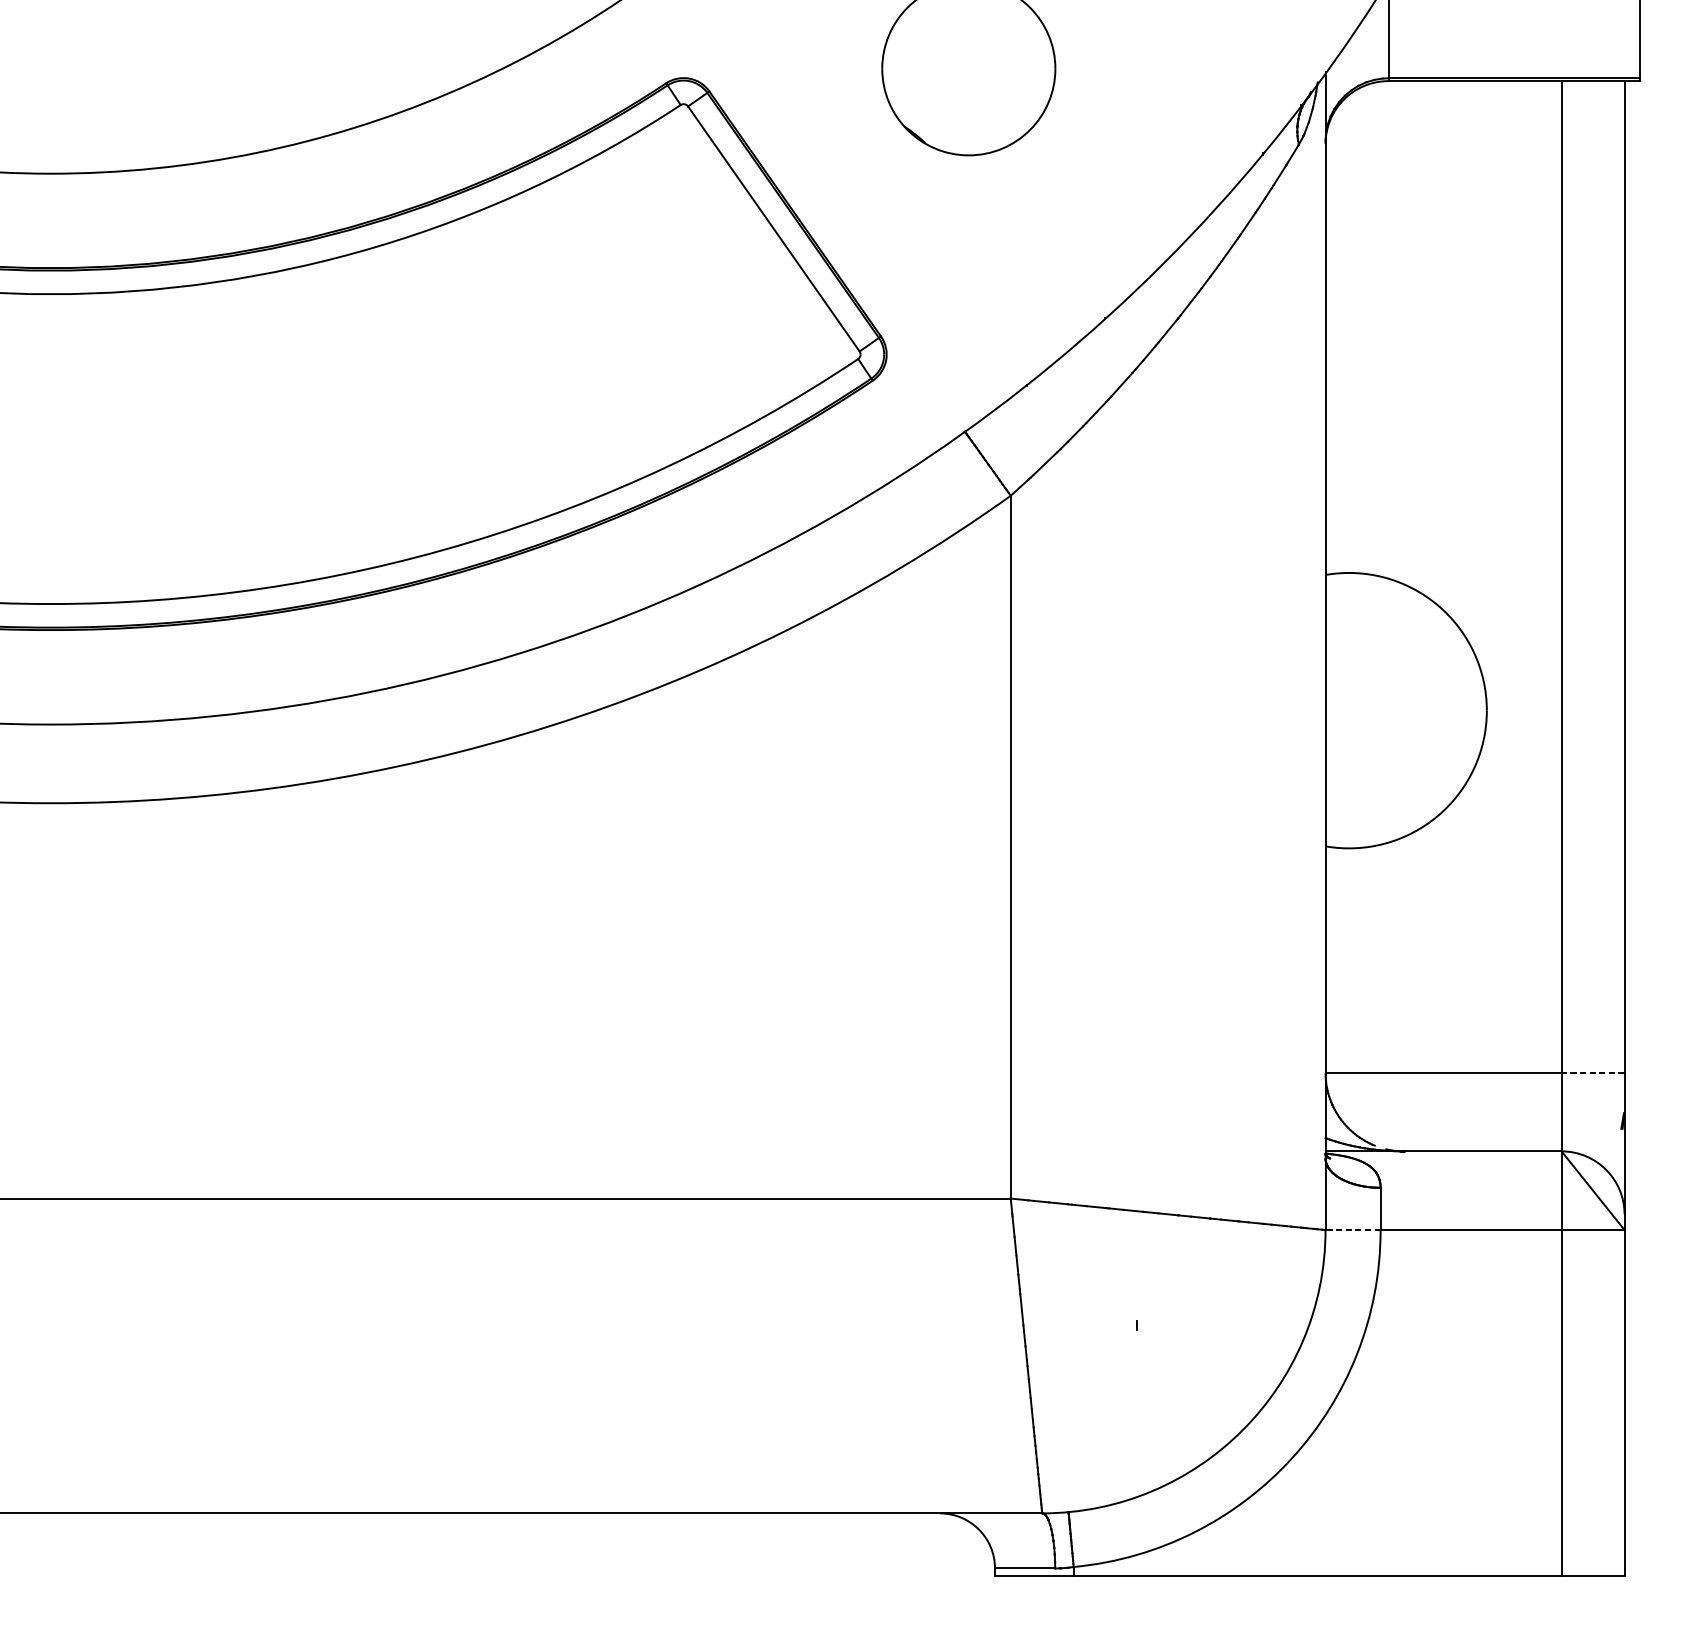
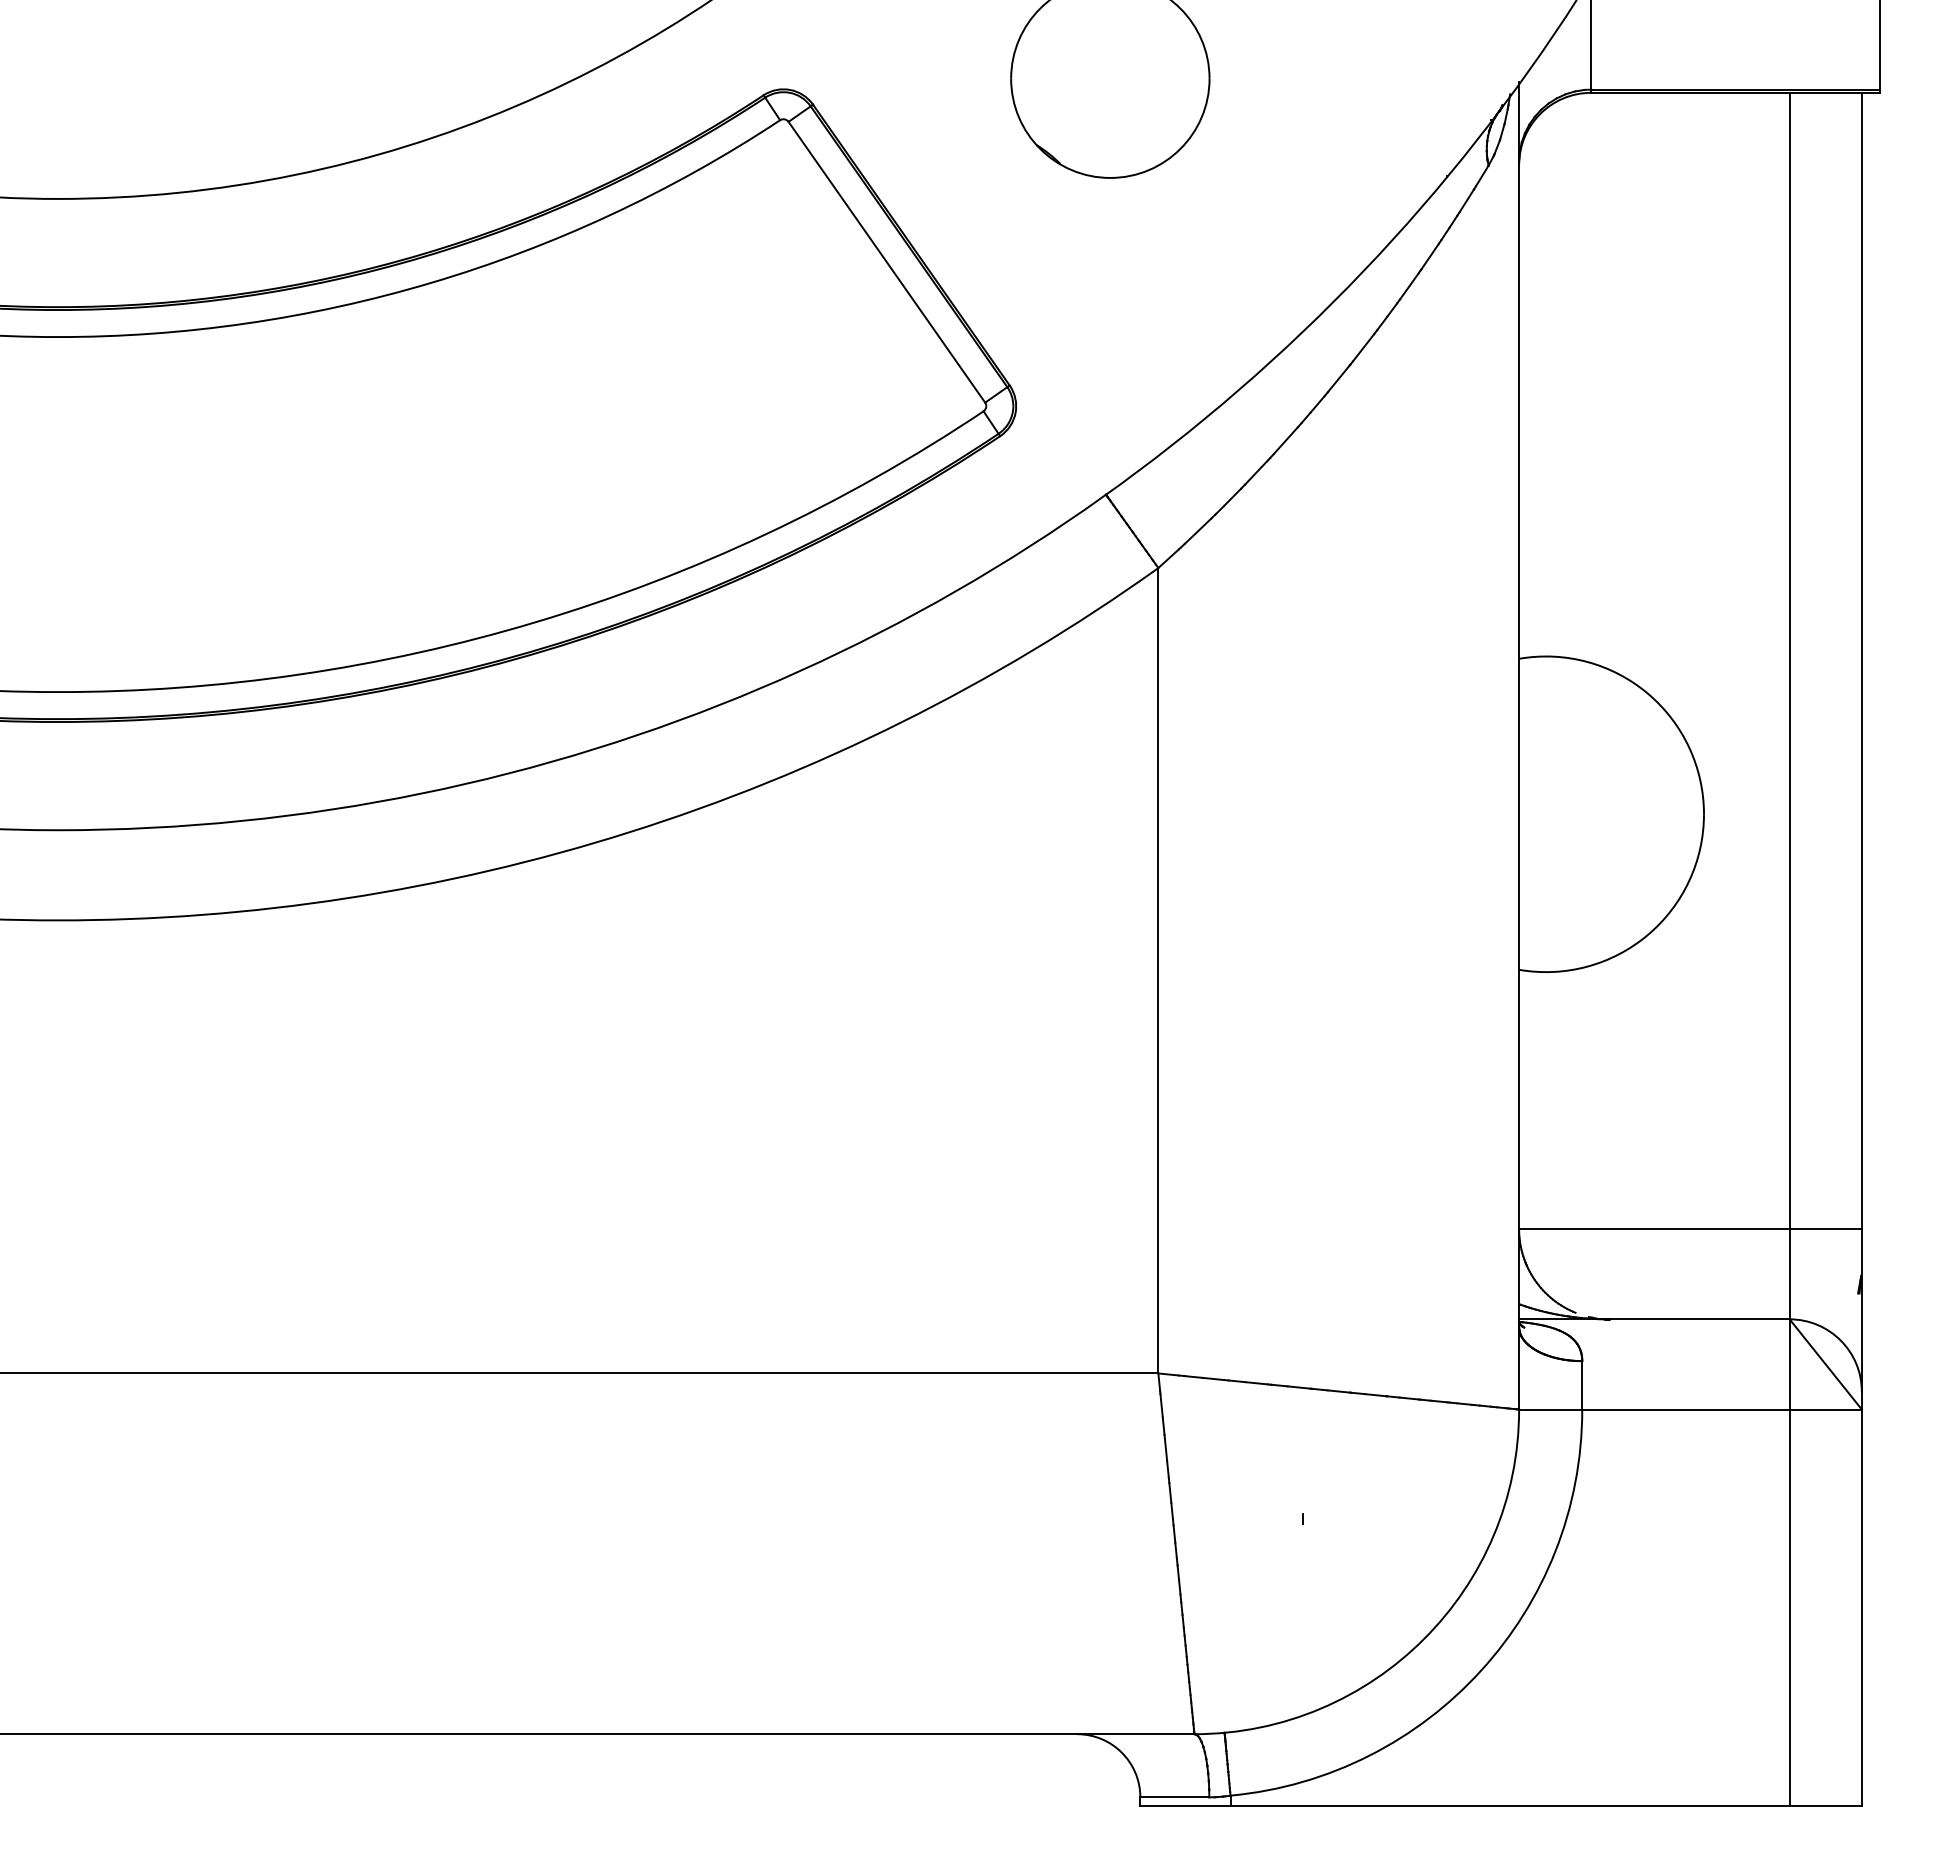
line: (1592, 1072) -> (1825, 1229), dashed -> solid
line: (1352, 1230) -> (1550, 1409), dashed -> solid

